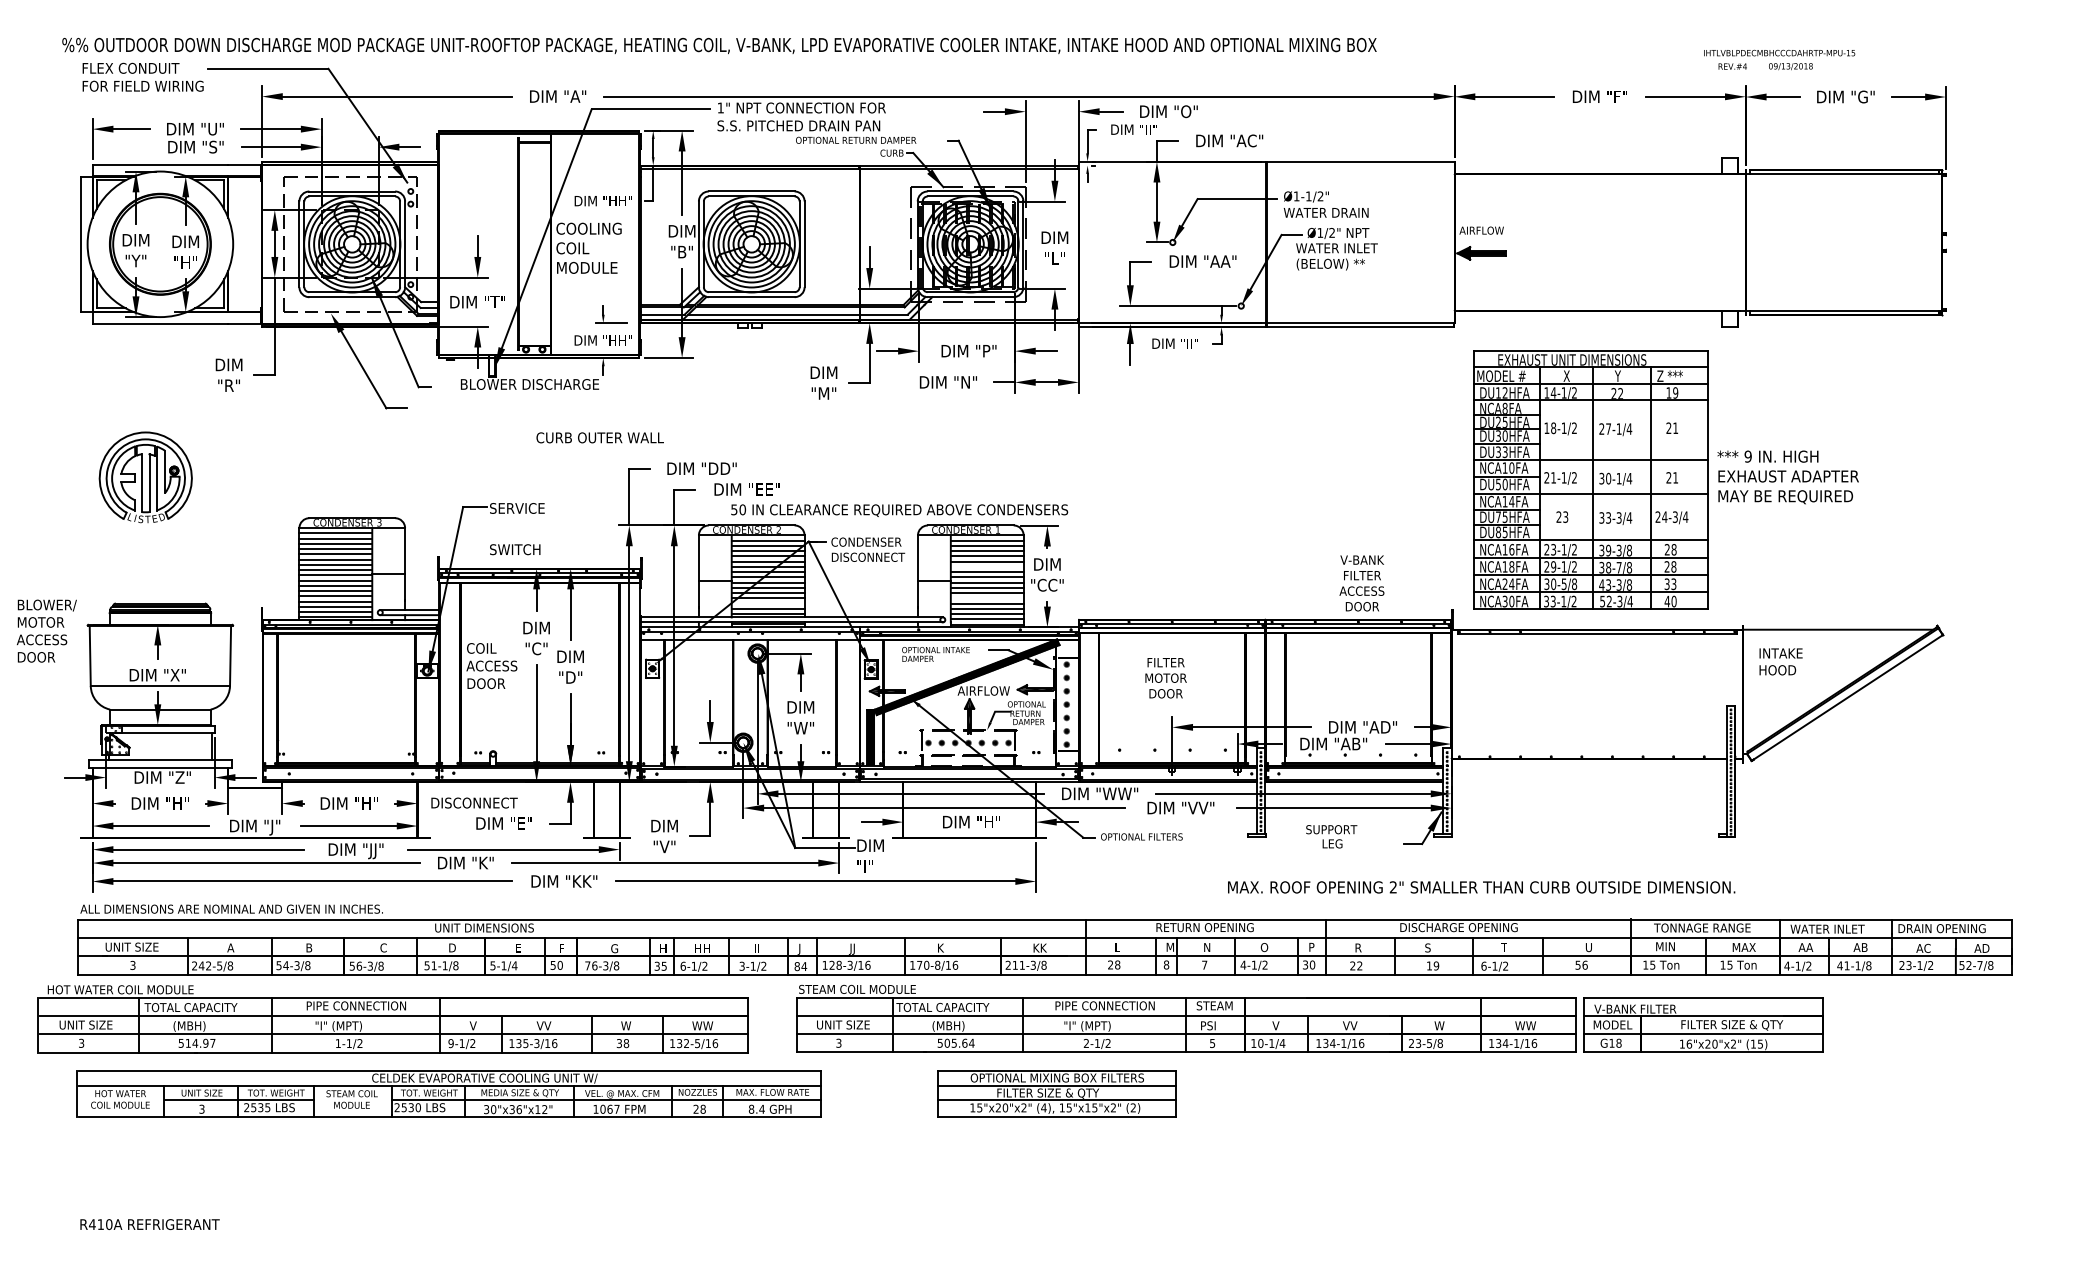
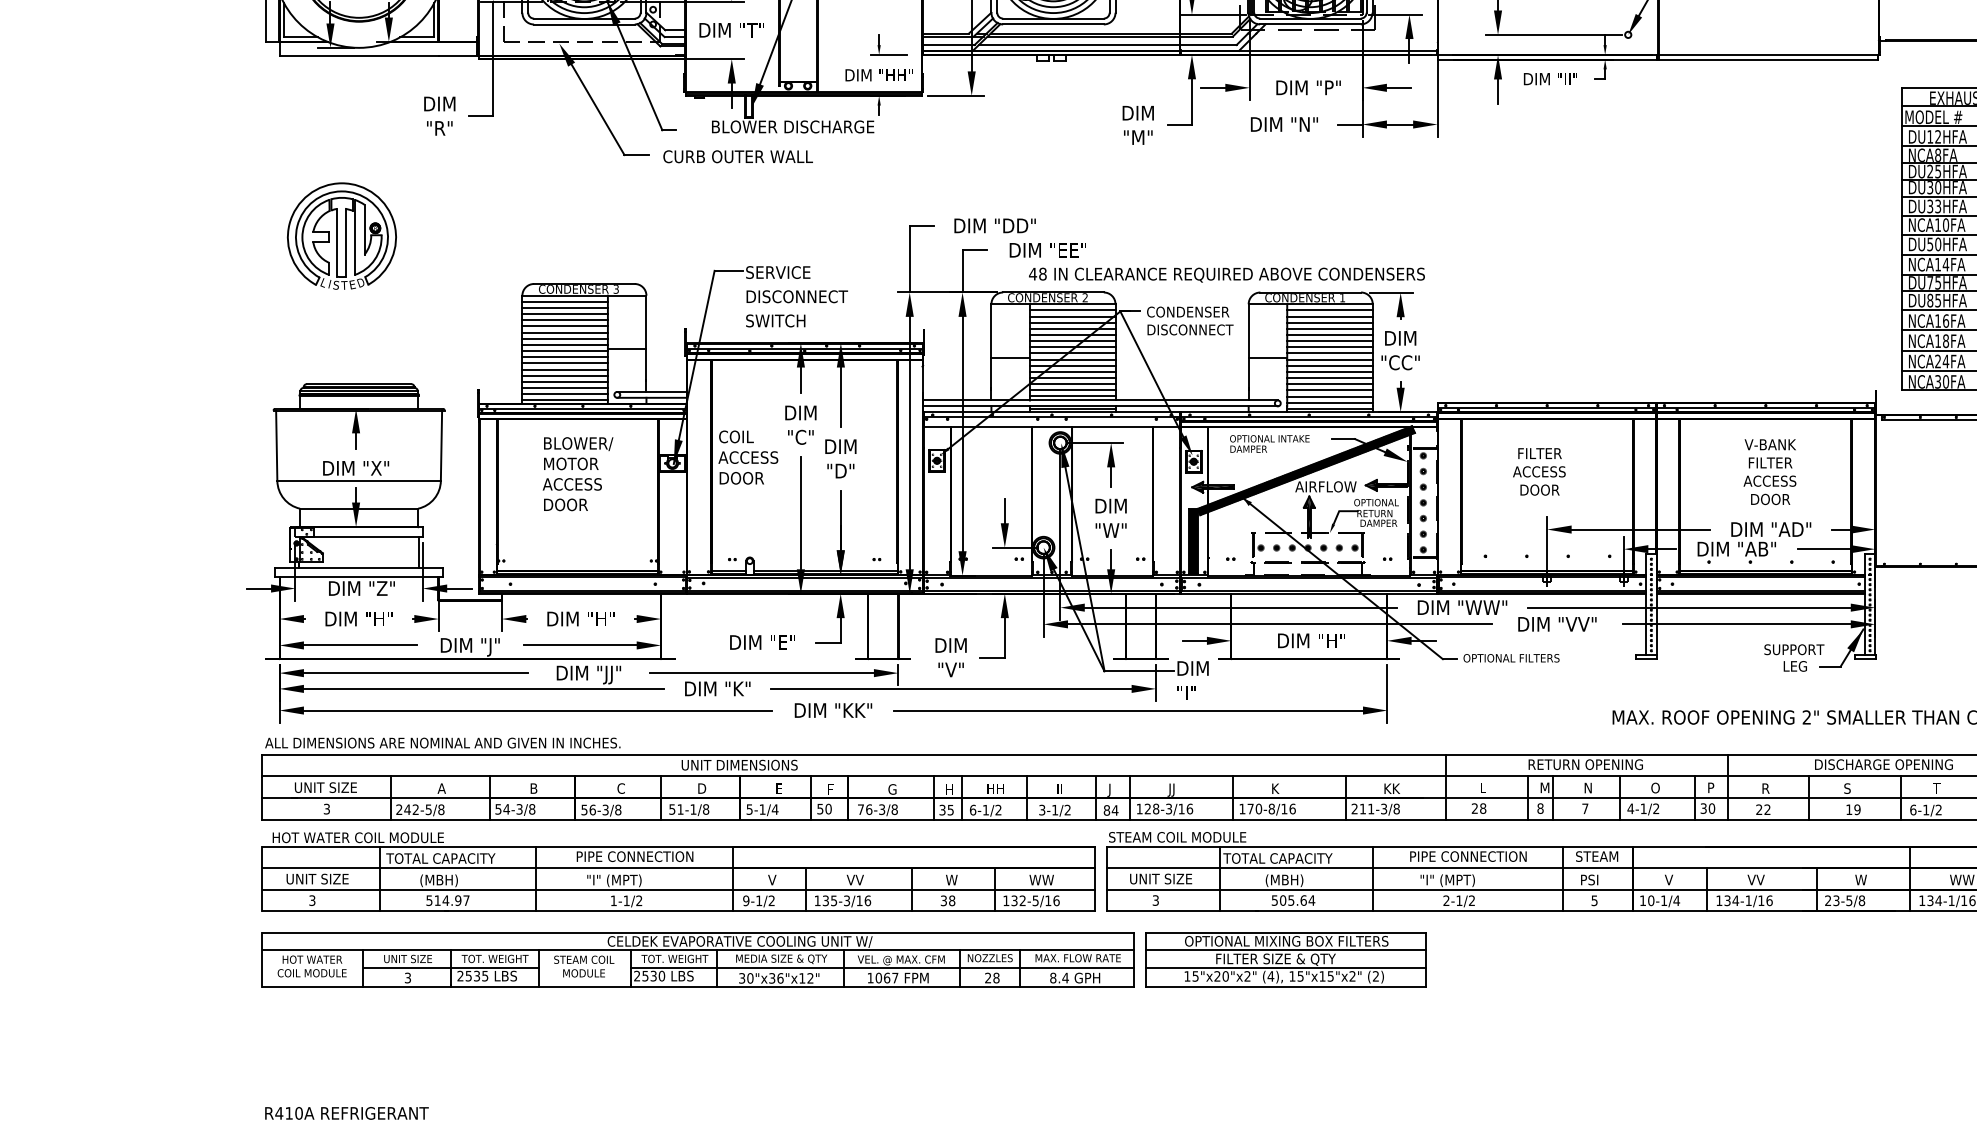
text: (599, 437) -> (737, 156), moved
text: (738, 509) -> (1037, 273), 50 -> 48
line: (986, 566) -> (1329, 340), added
text: (1361, 583) -> (1769, 472), moved
line: (986, 598) -> (1329, 378), added
line: (767, 603) -> (1071, 384), added
text: (46, 630) -> (577, 473), moved
text: (1165, 677) -> (1539, 471), MOTOR -> ACCESS
text: (474, 802) -> (797, 296), moved
text: (1331, 836) -> (1794, 657), moved
part: (392, 1019) -> (677, 872), moved
part: (1056, 1093) -> (1285, 959), moved

